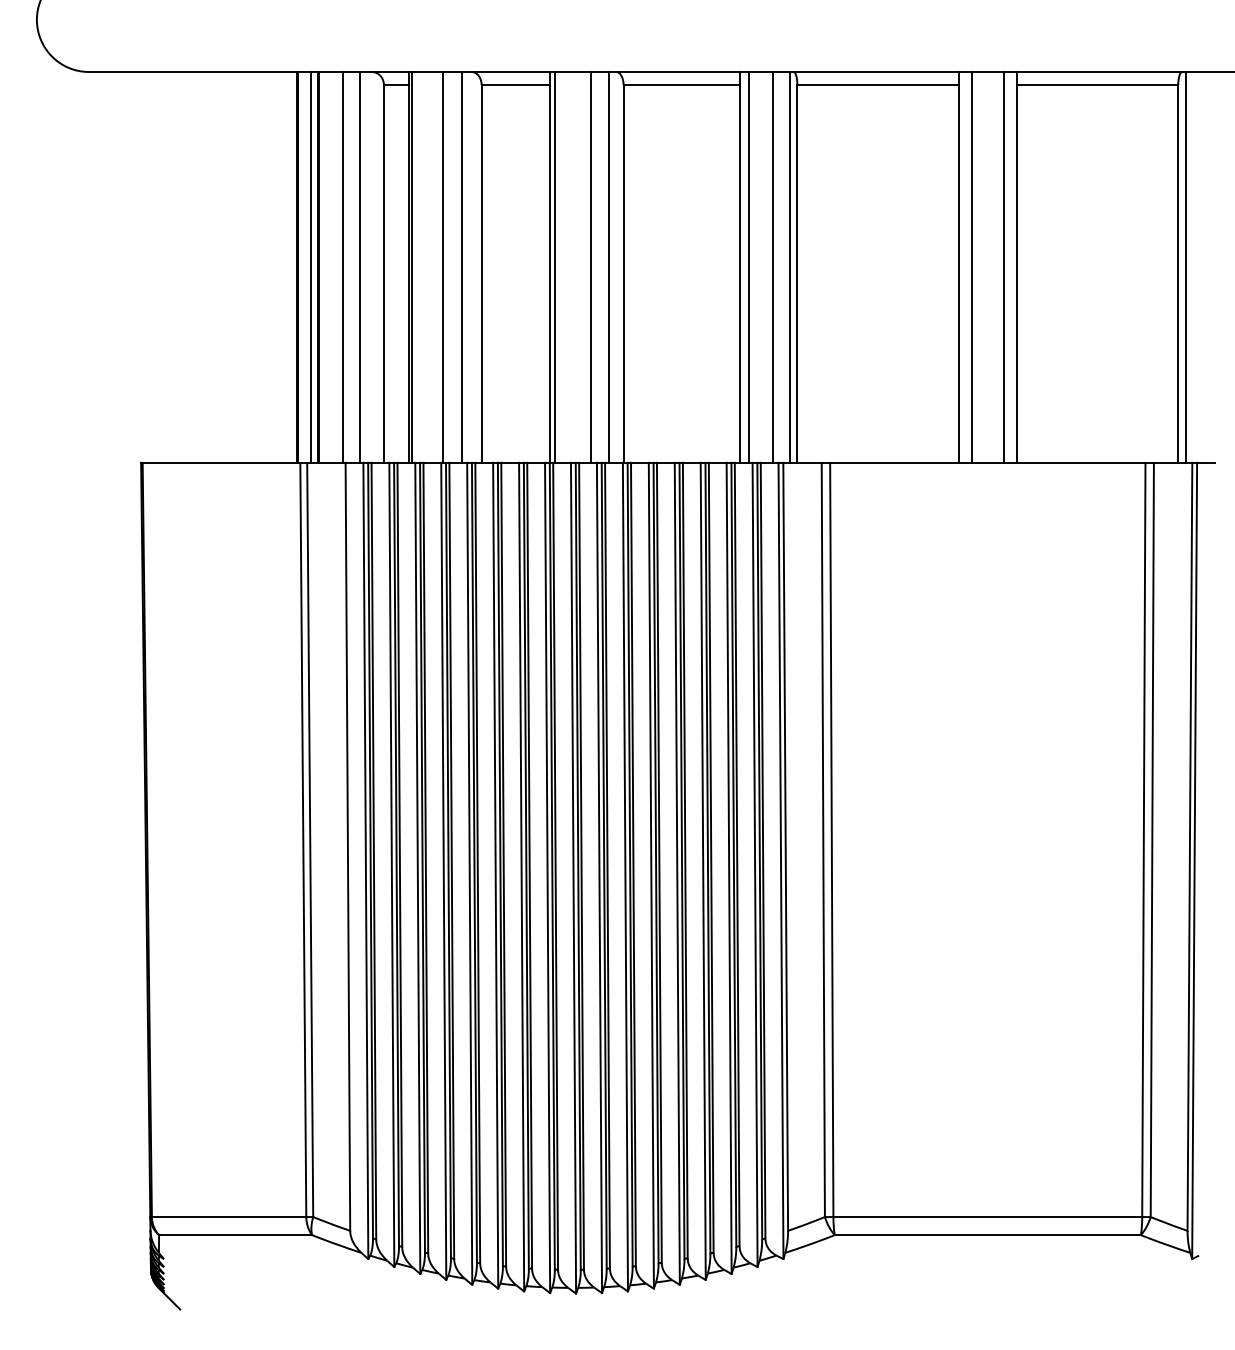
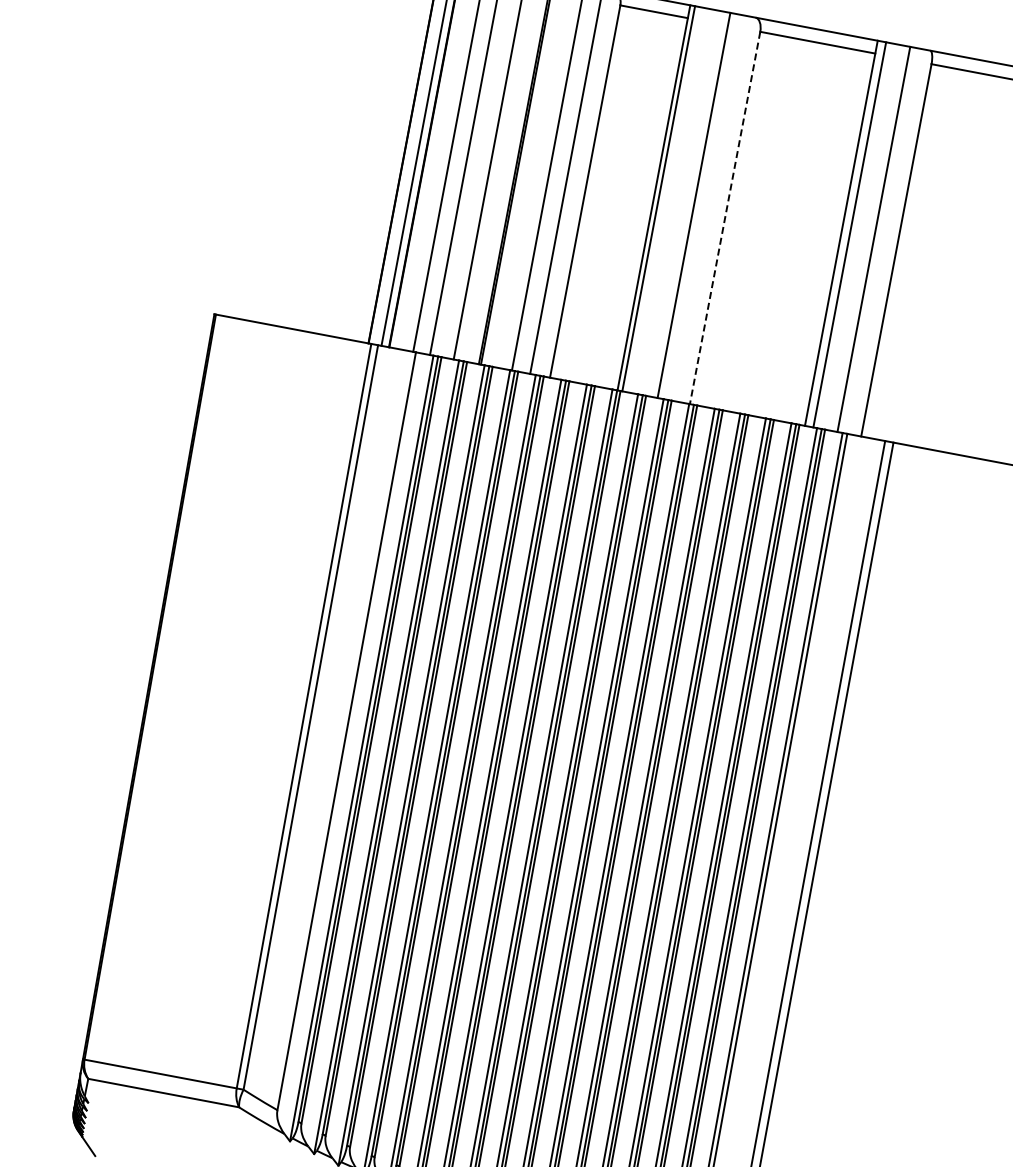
line: (609, 267) -> (712, 209), removed
line: (789, 267) -> (889, 242), removed
line: (623, 273) -> (725, 217), solid -> dashed

